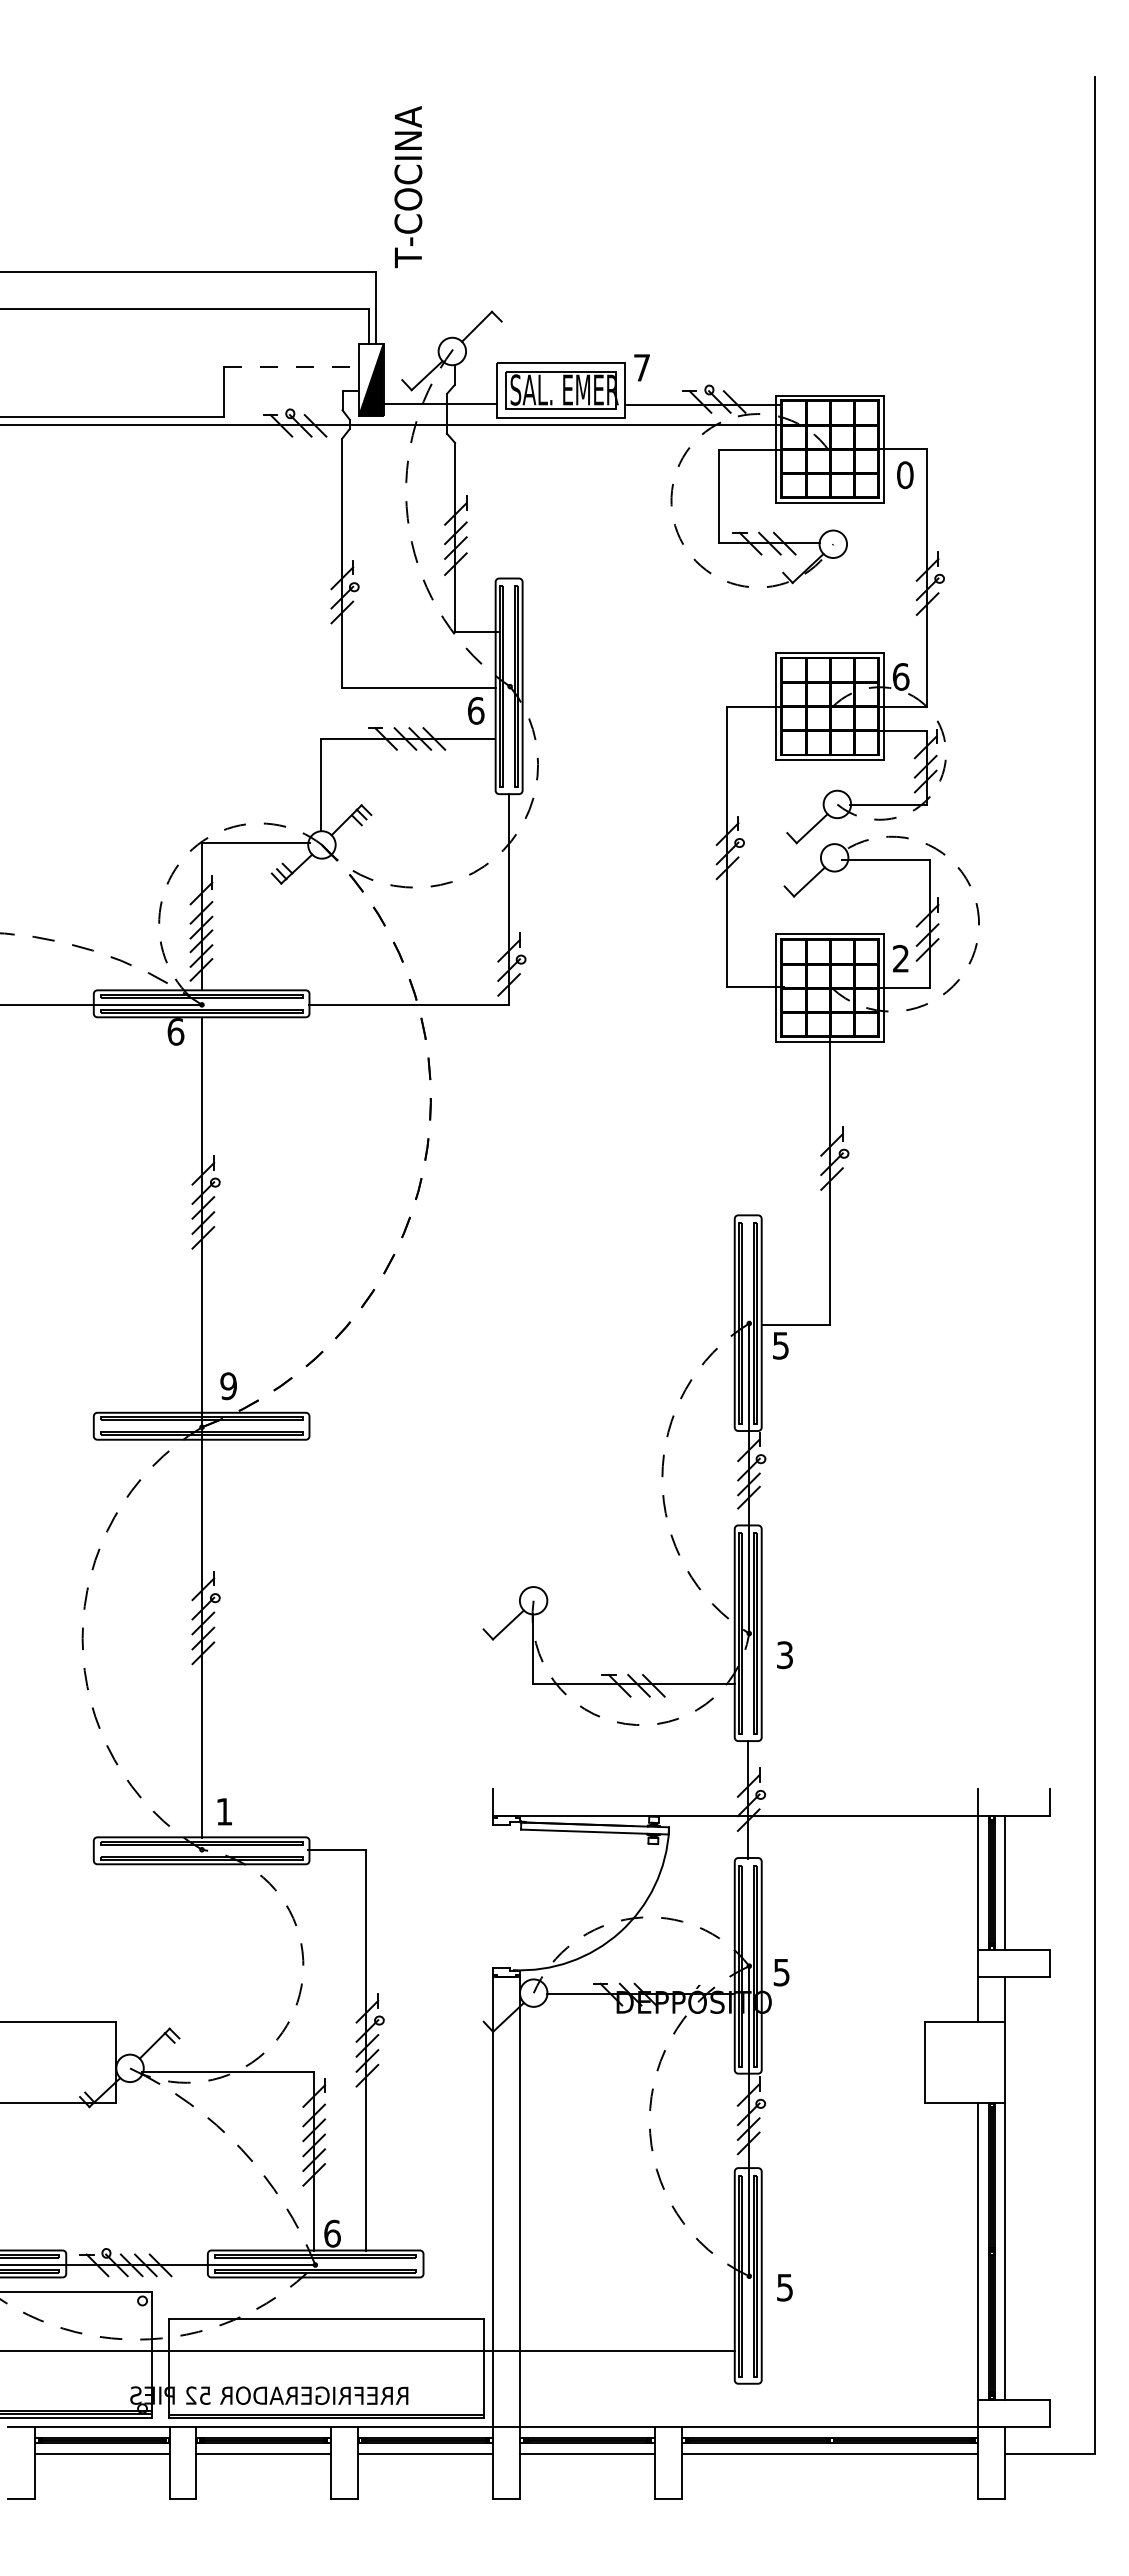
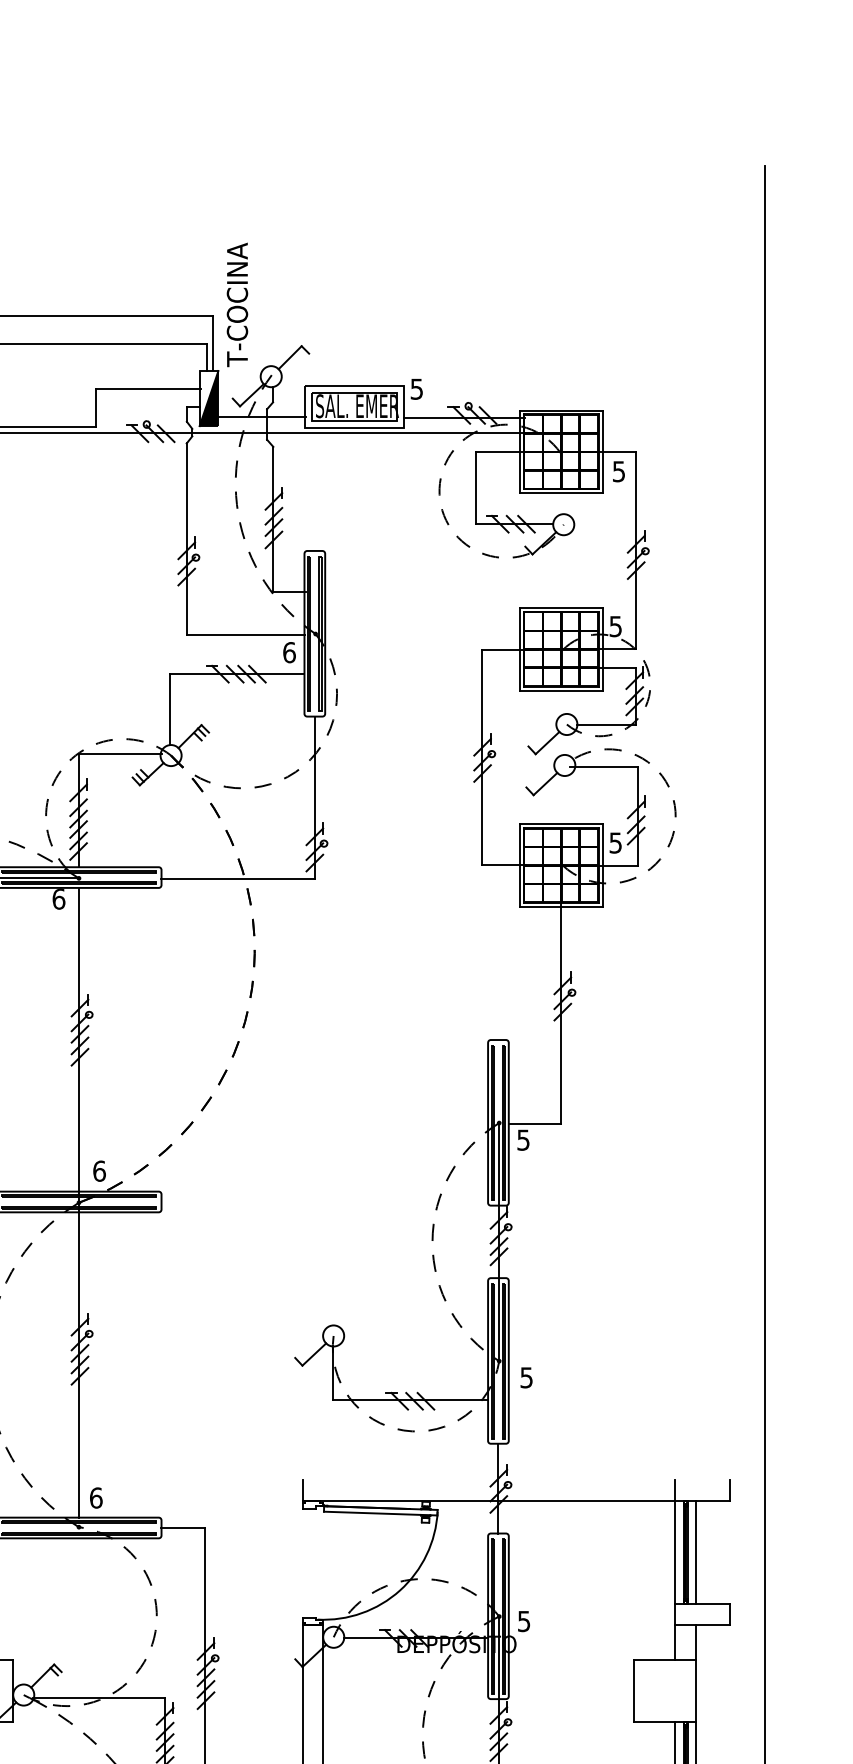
text: (408, 187) -> (237, 305), moved
line: (293, 367) -> (149, 388), dashed -> solid
text: (641, 367) -> (416, 388), 7 -> 5
text: (905, 475) -> (619, 471), 0 -> 5
text: (901, 676) -> (616, 626), 6 -> 5
text: (900, 958) -> (615, 842), 2 -> 5
text: (228, 1386) -> (99, 1171), 9 -> 6
text: (784, 1654) -> (526, 1377), 3 -> 5
text: (224, 1811) -> (96, 1497), 1 -> 6

